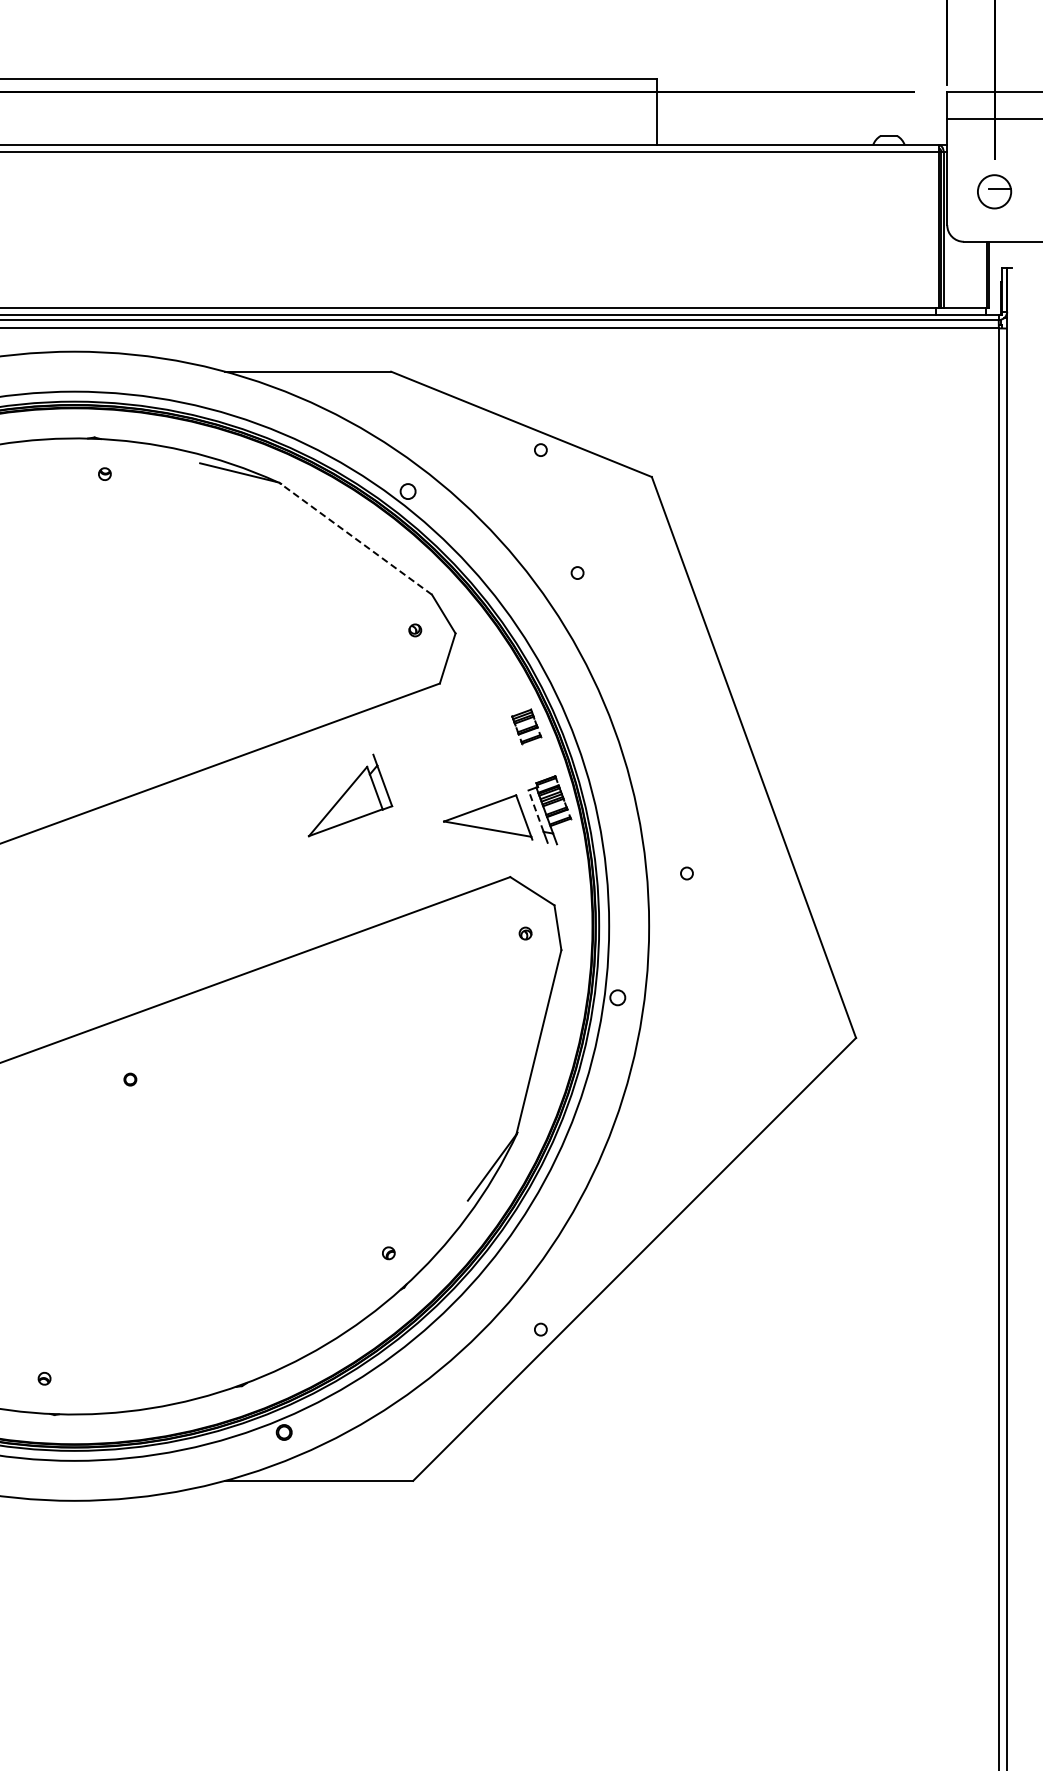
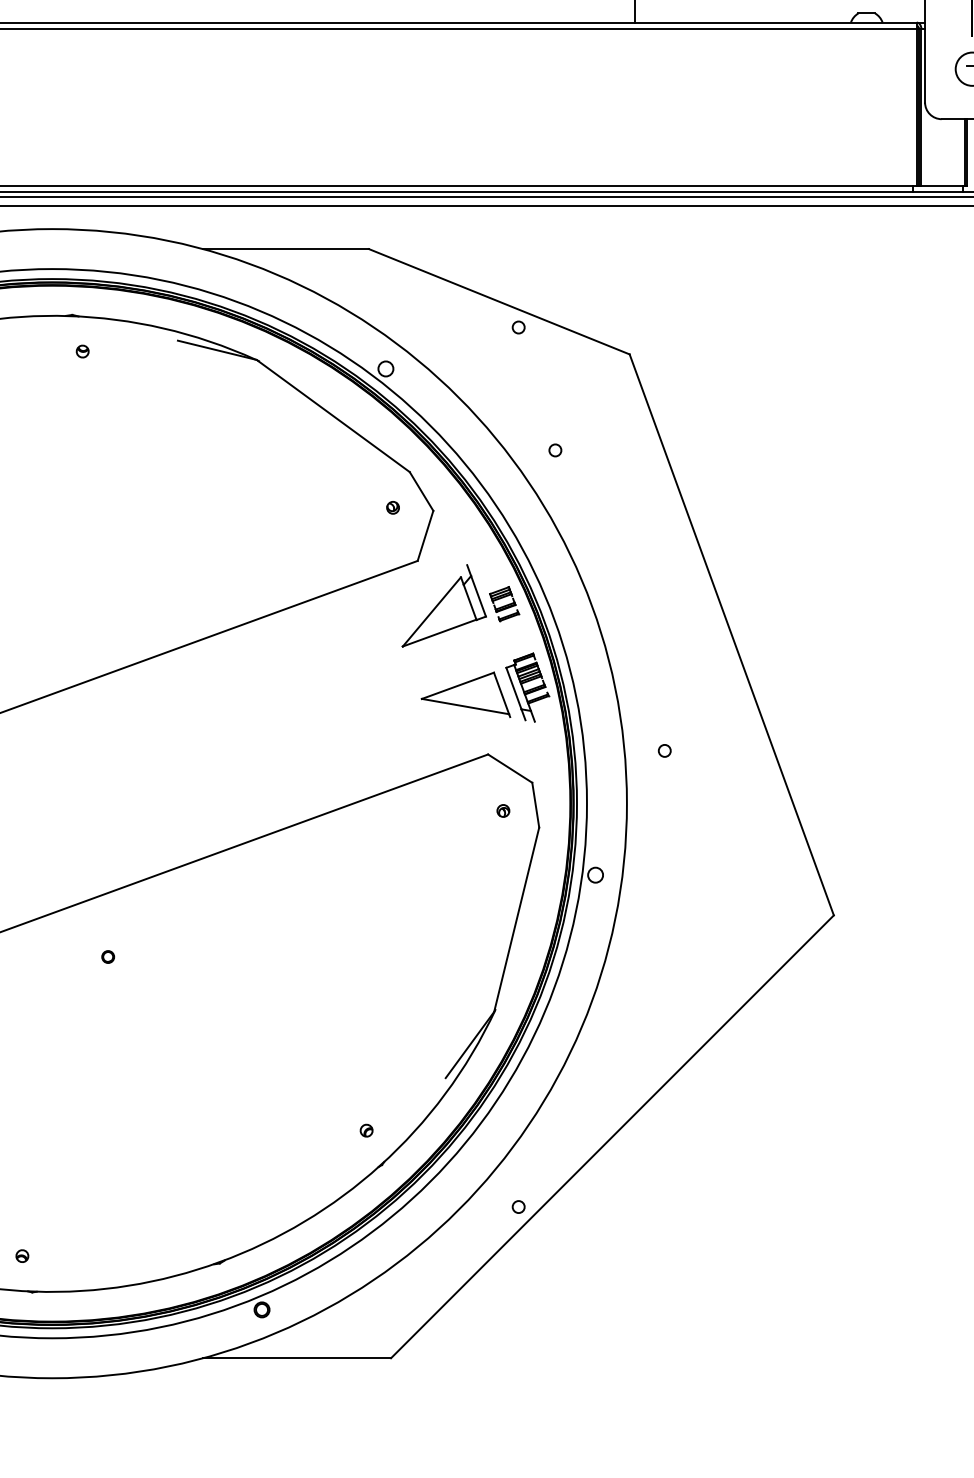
line: (355, 538) -> (333, 415), dashed -> solid
part: (350, 795) -> (444, 605), moved
line: (535, 810) -> (513, 687), dashed -> solid

